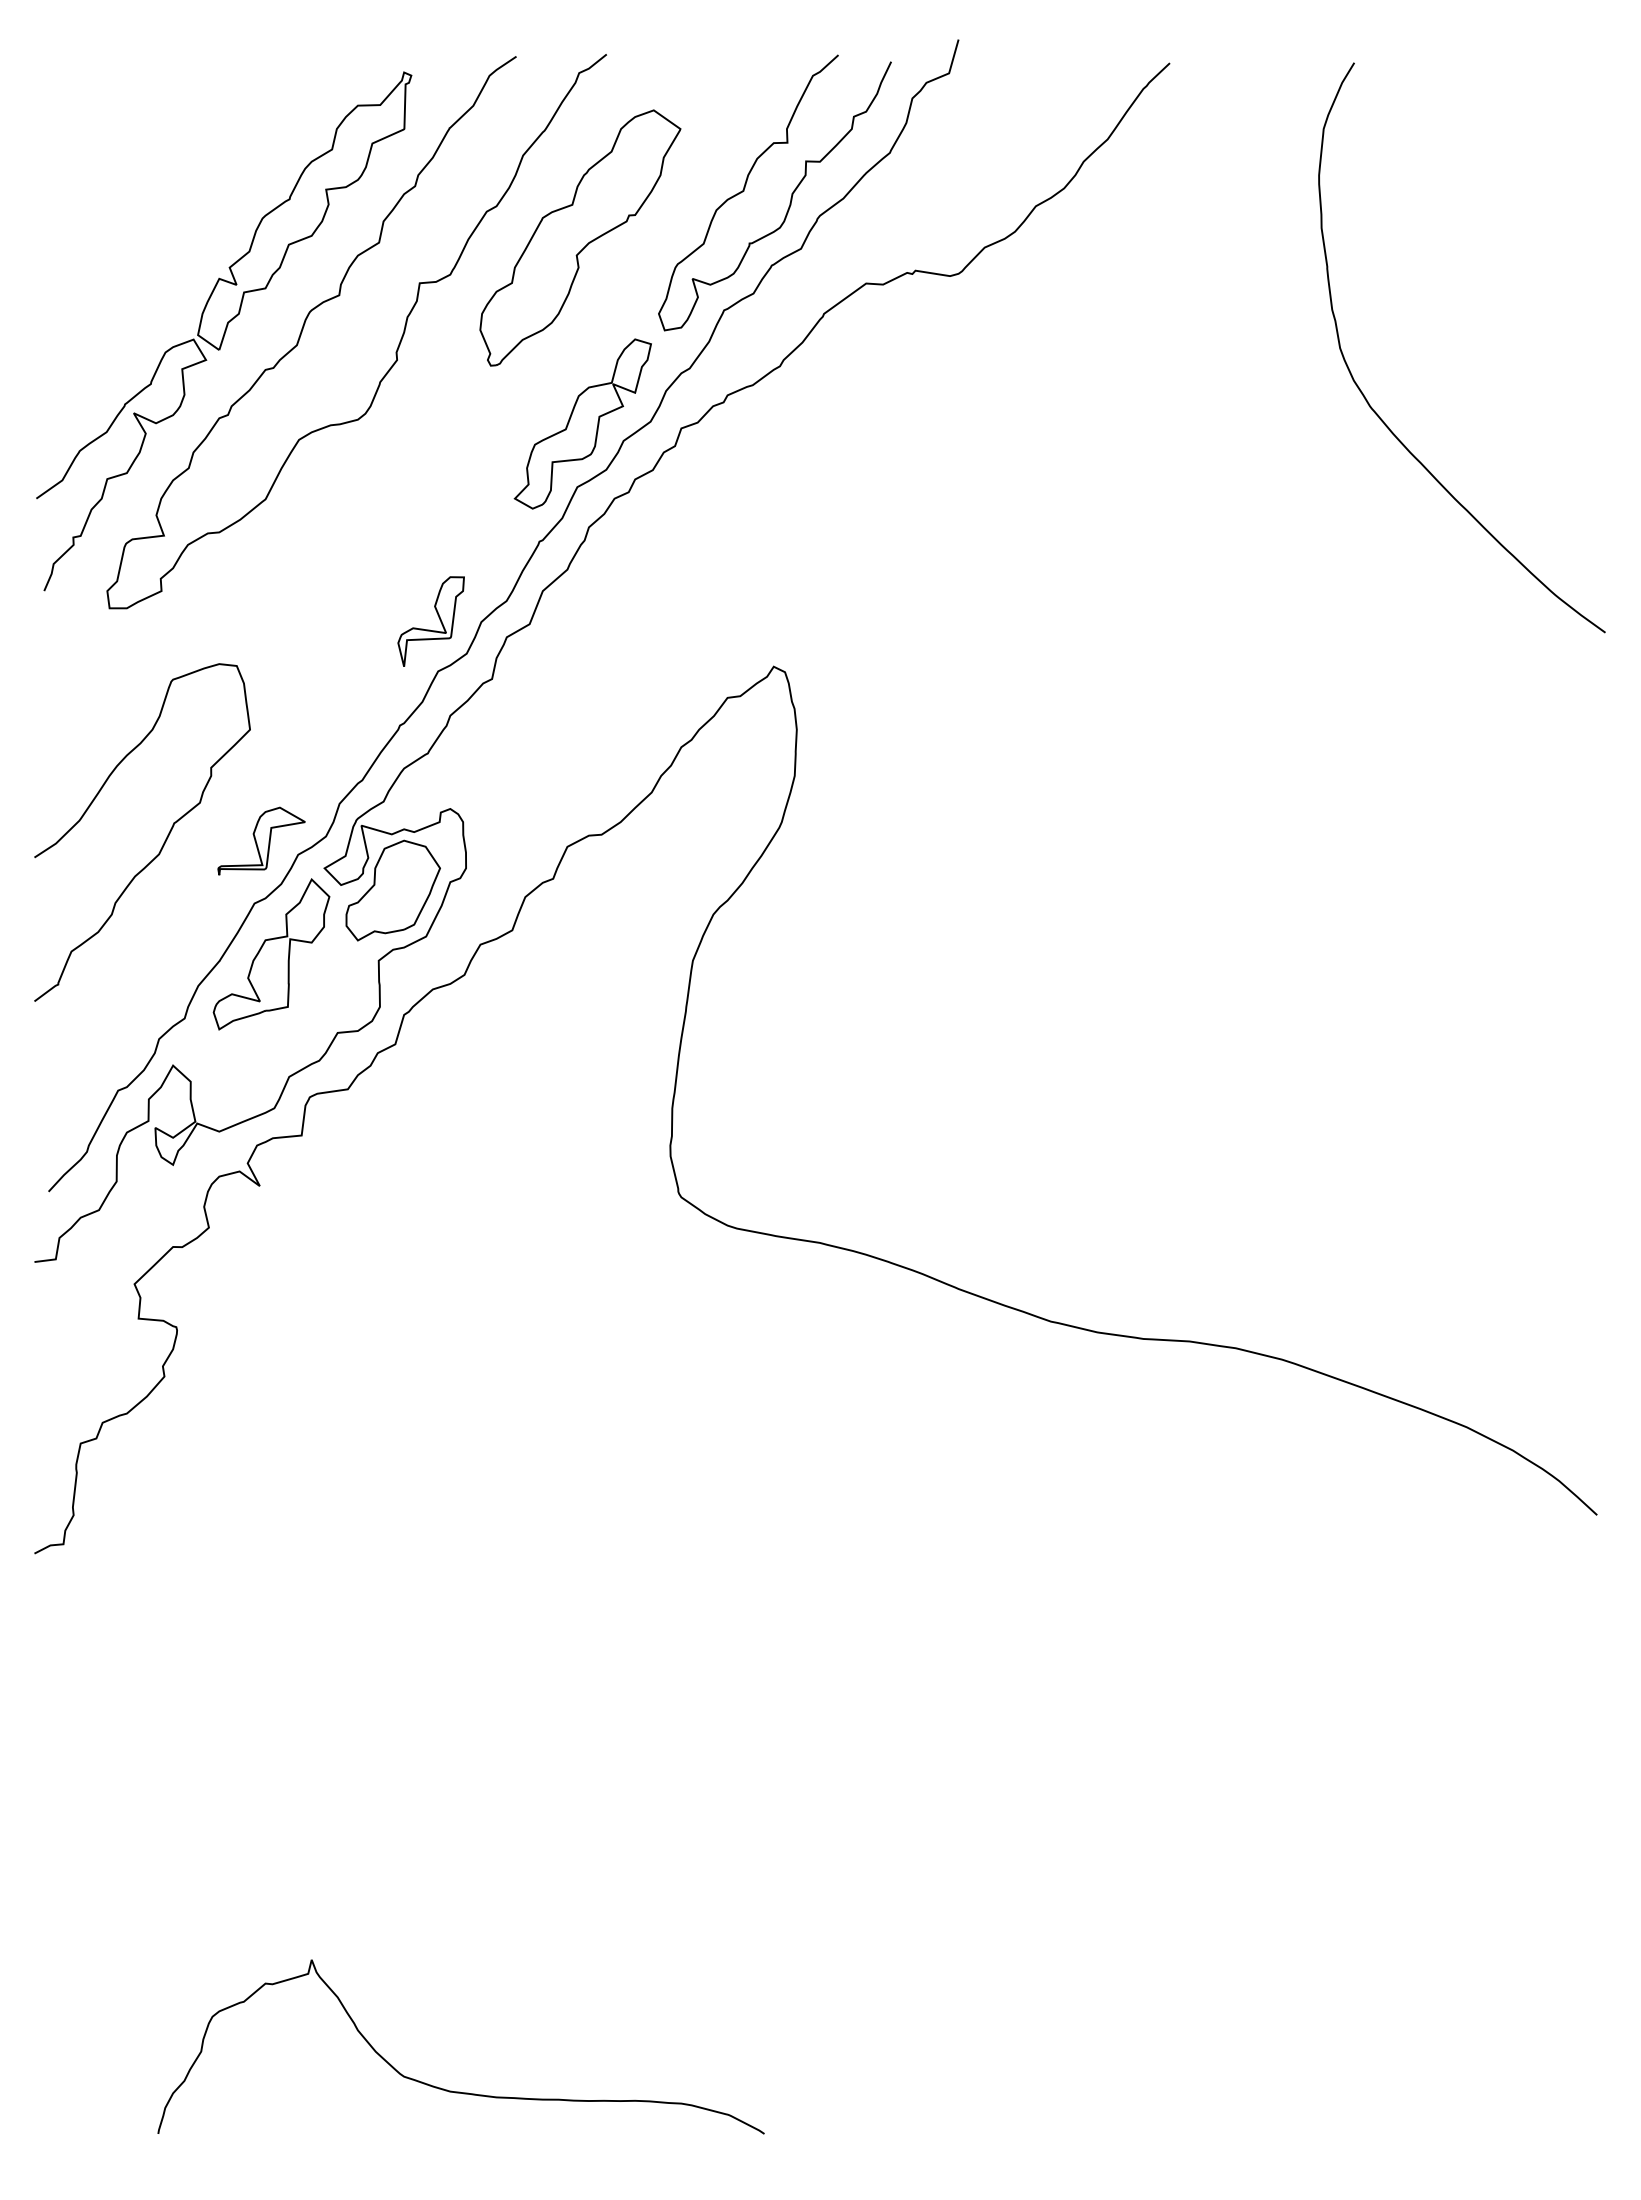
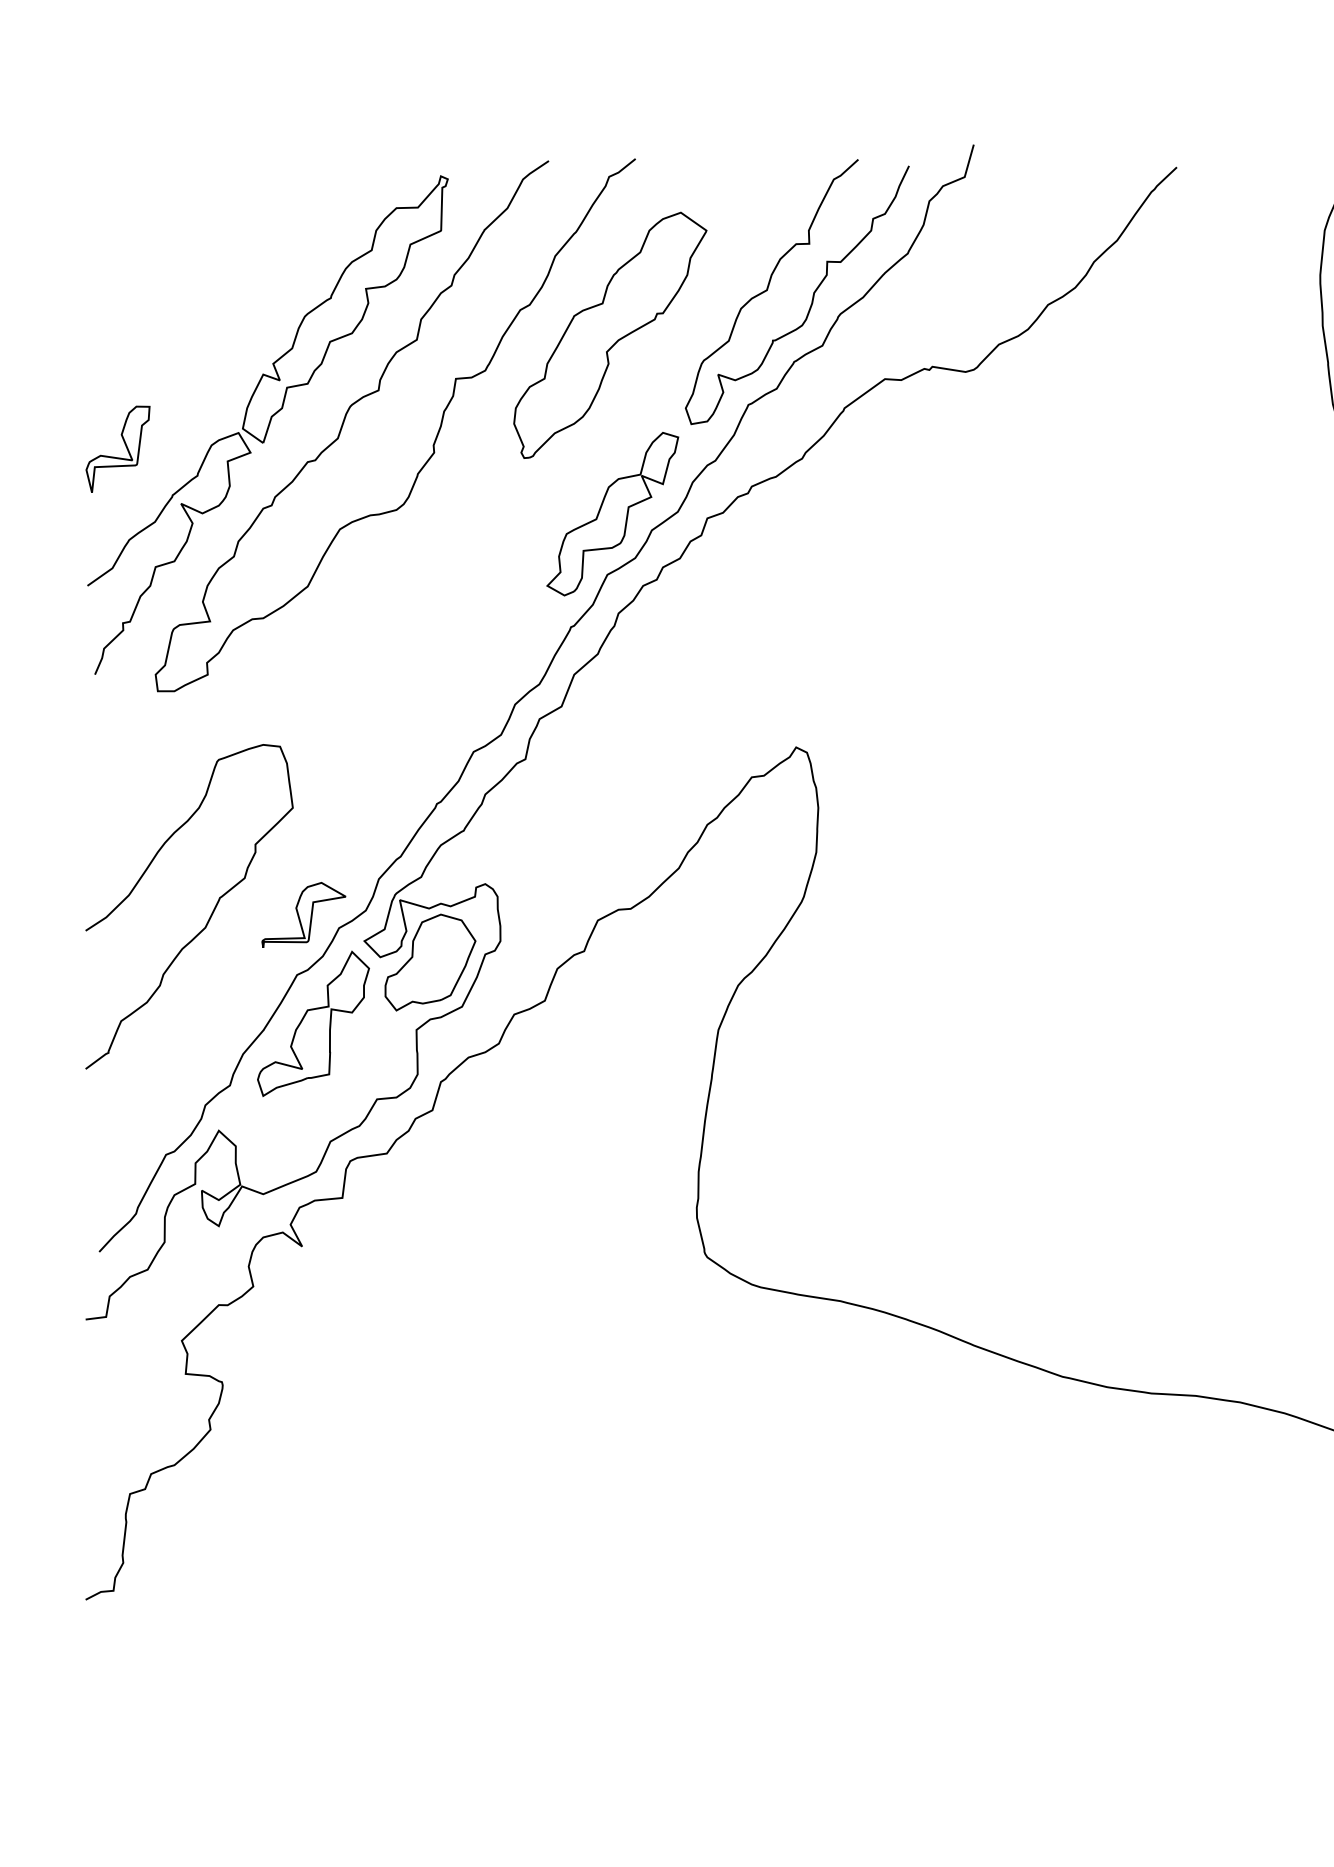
part: (430, 629) -> (117, 456), moved

